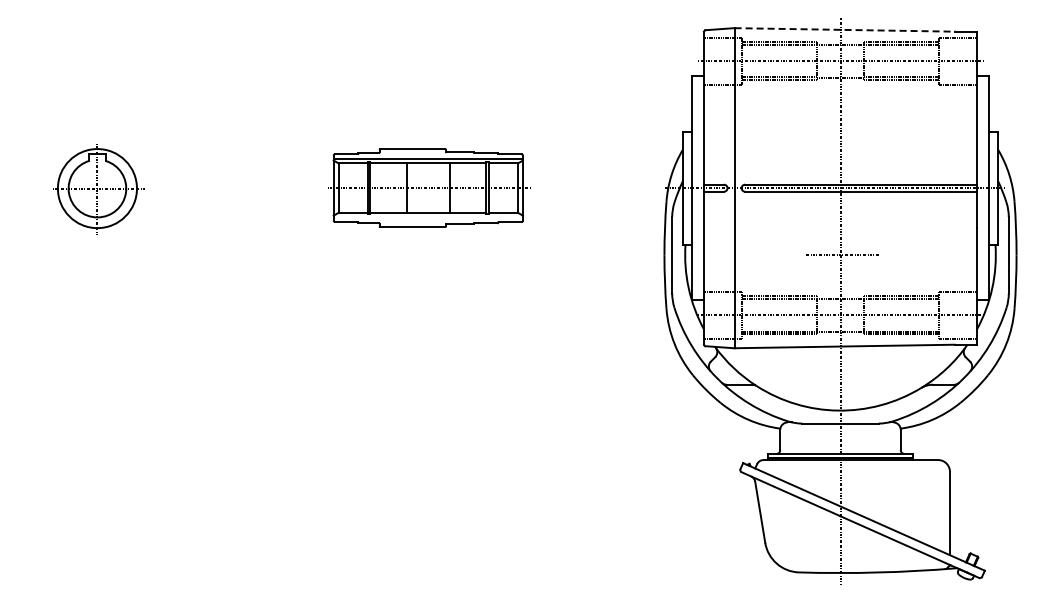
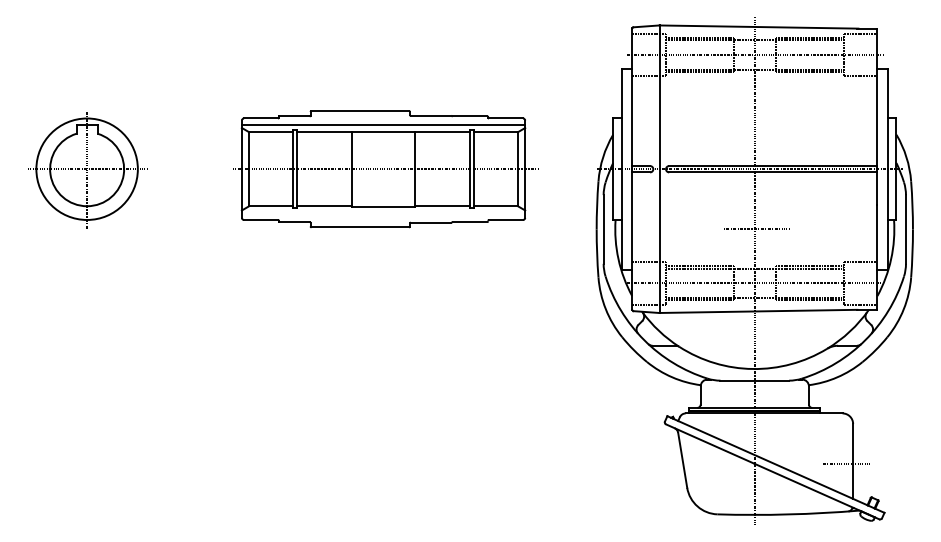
line: (845, 29) -> (759, 26), dashed -> solid
part: (429, 187) -> (385, 168), size x1.67
part: (97, 189) -> (87, 170), size x1.43
line: (942, 516) -> (846, 464), added

